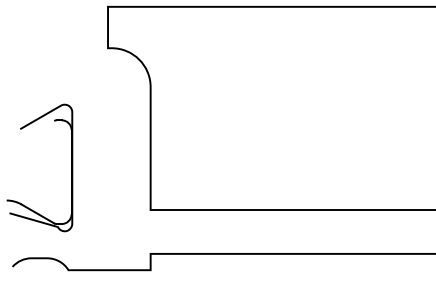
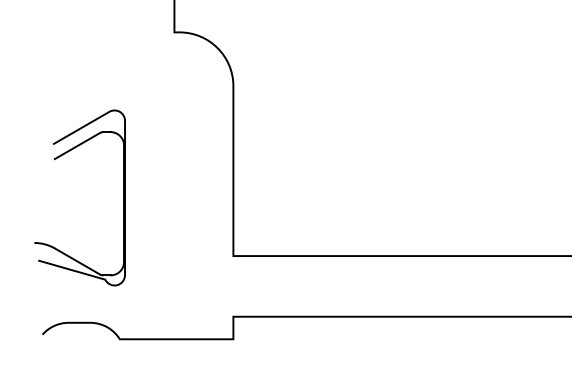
line: (37, 130) -> (76, 146), added

